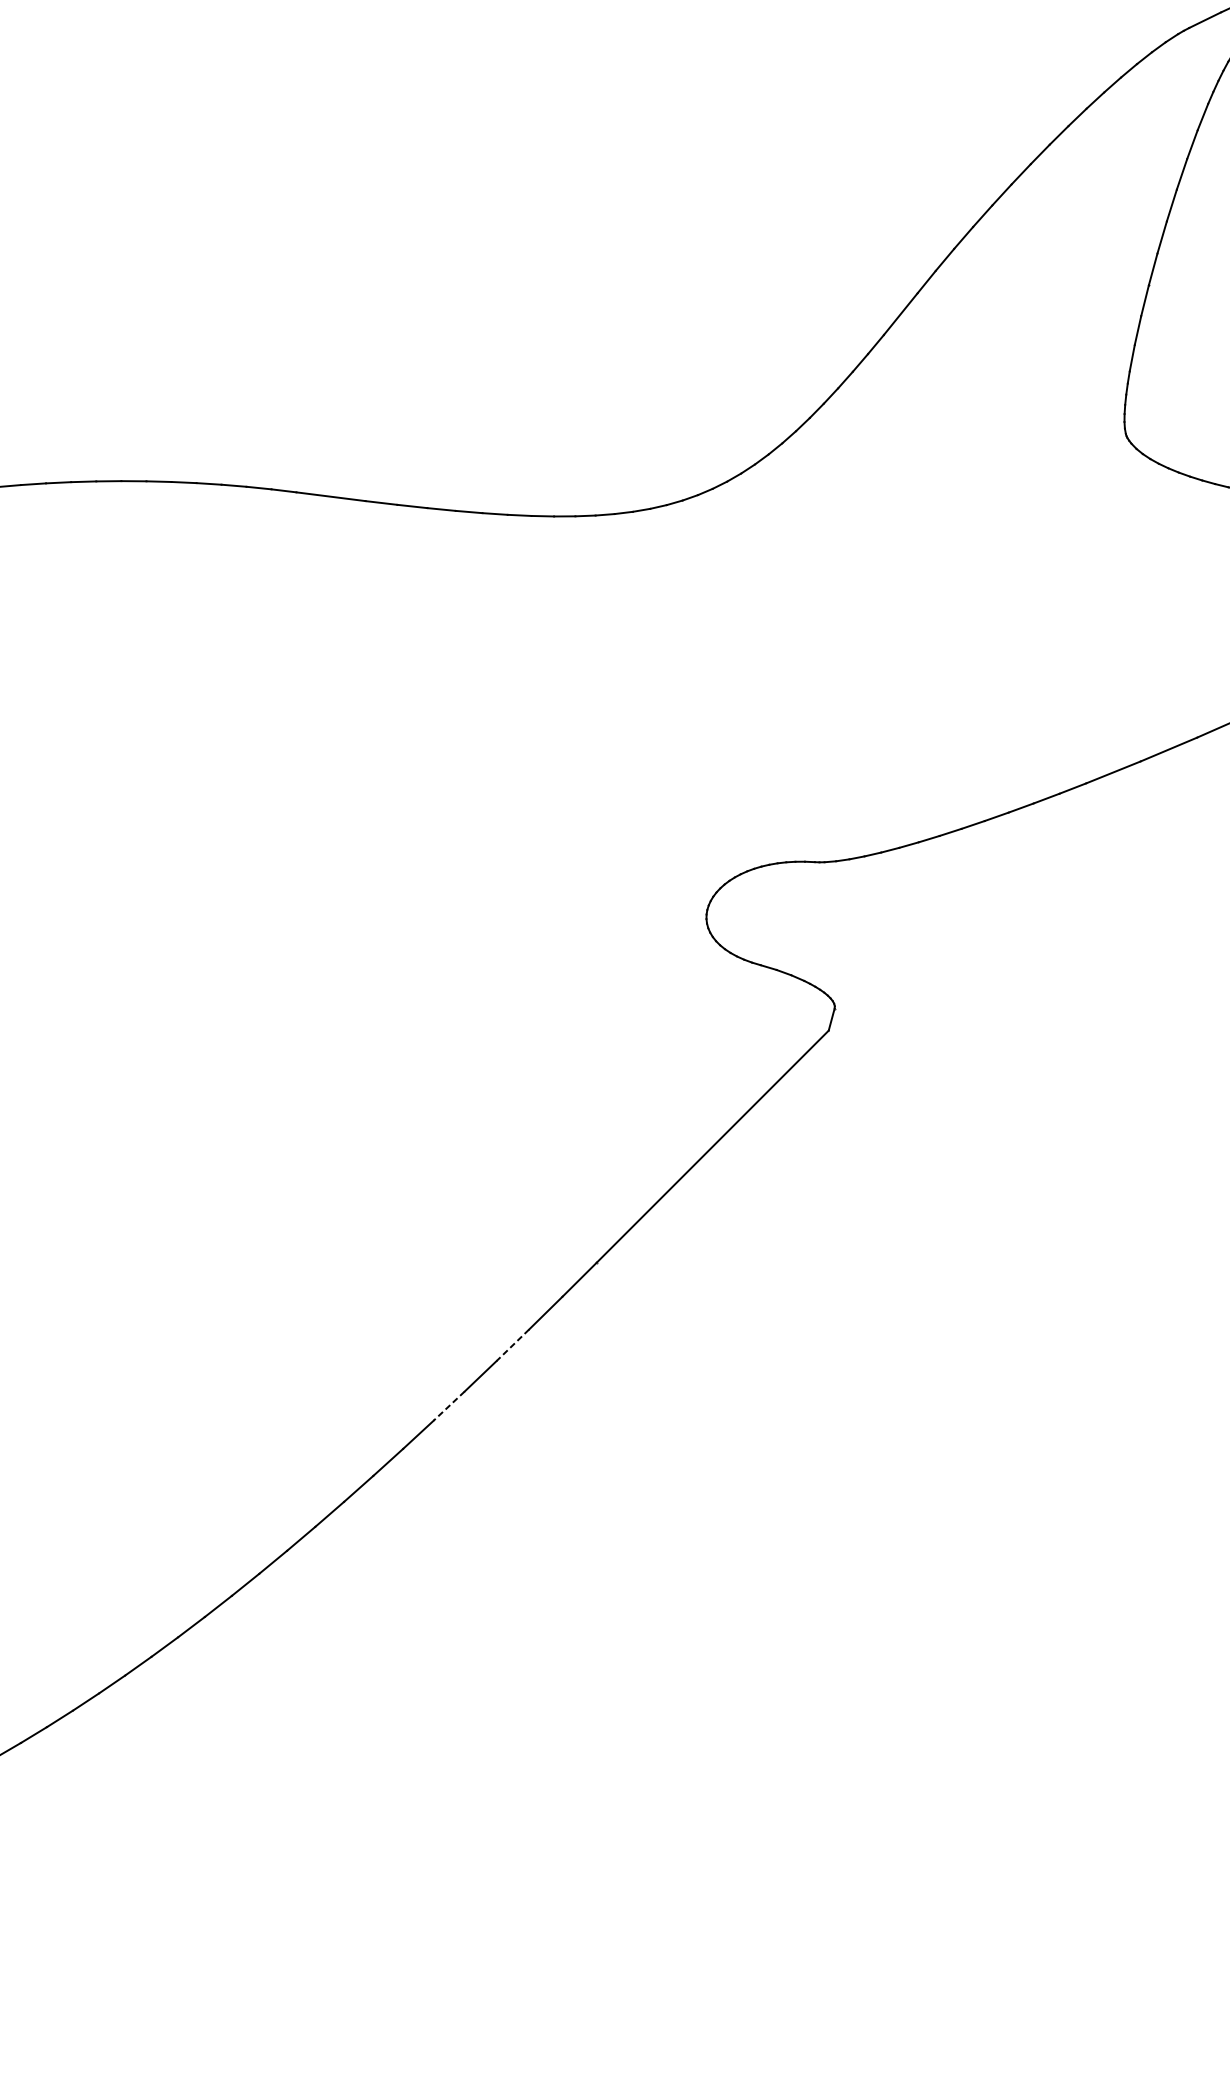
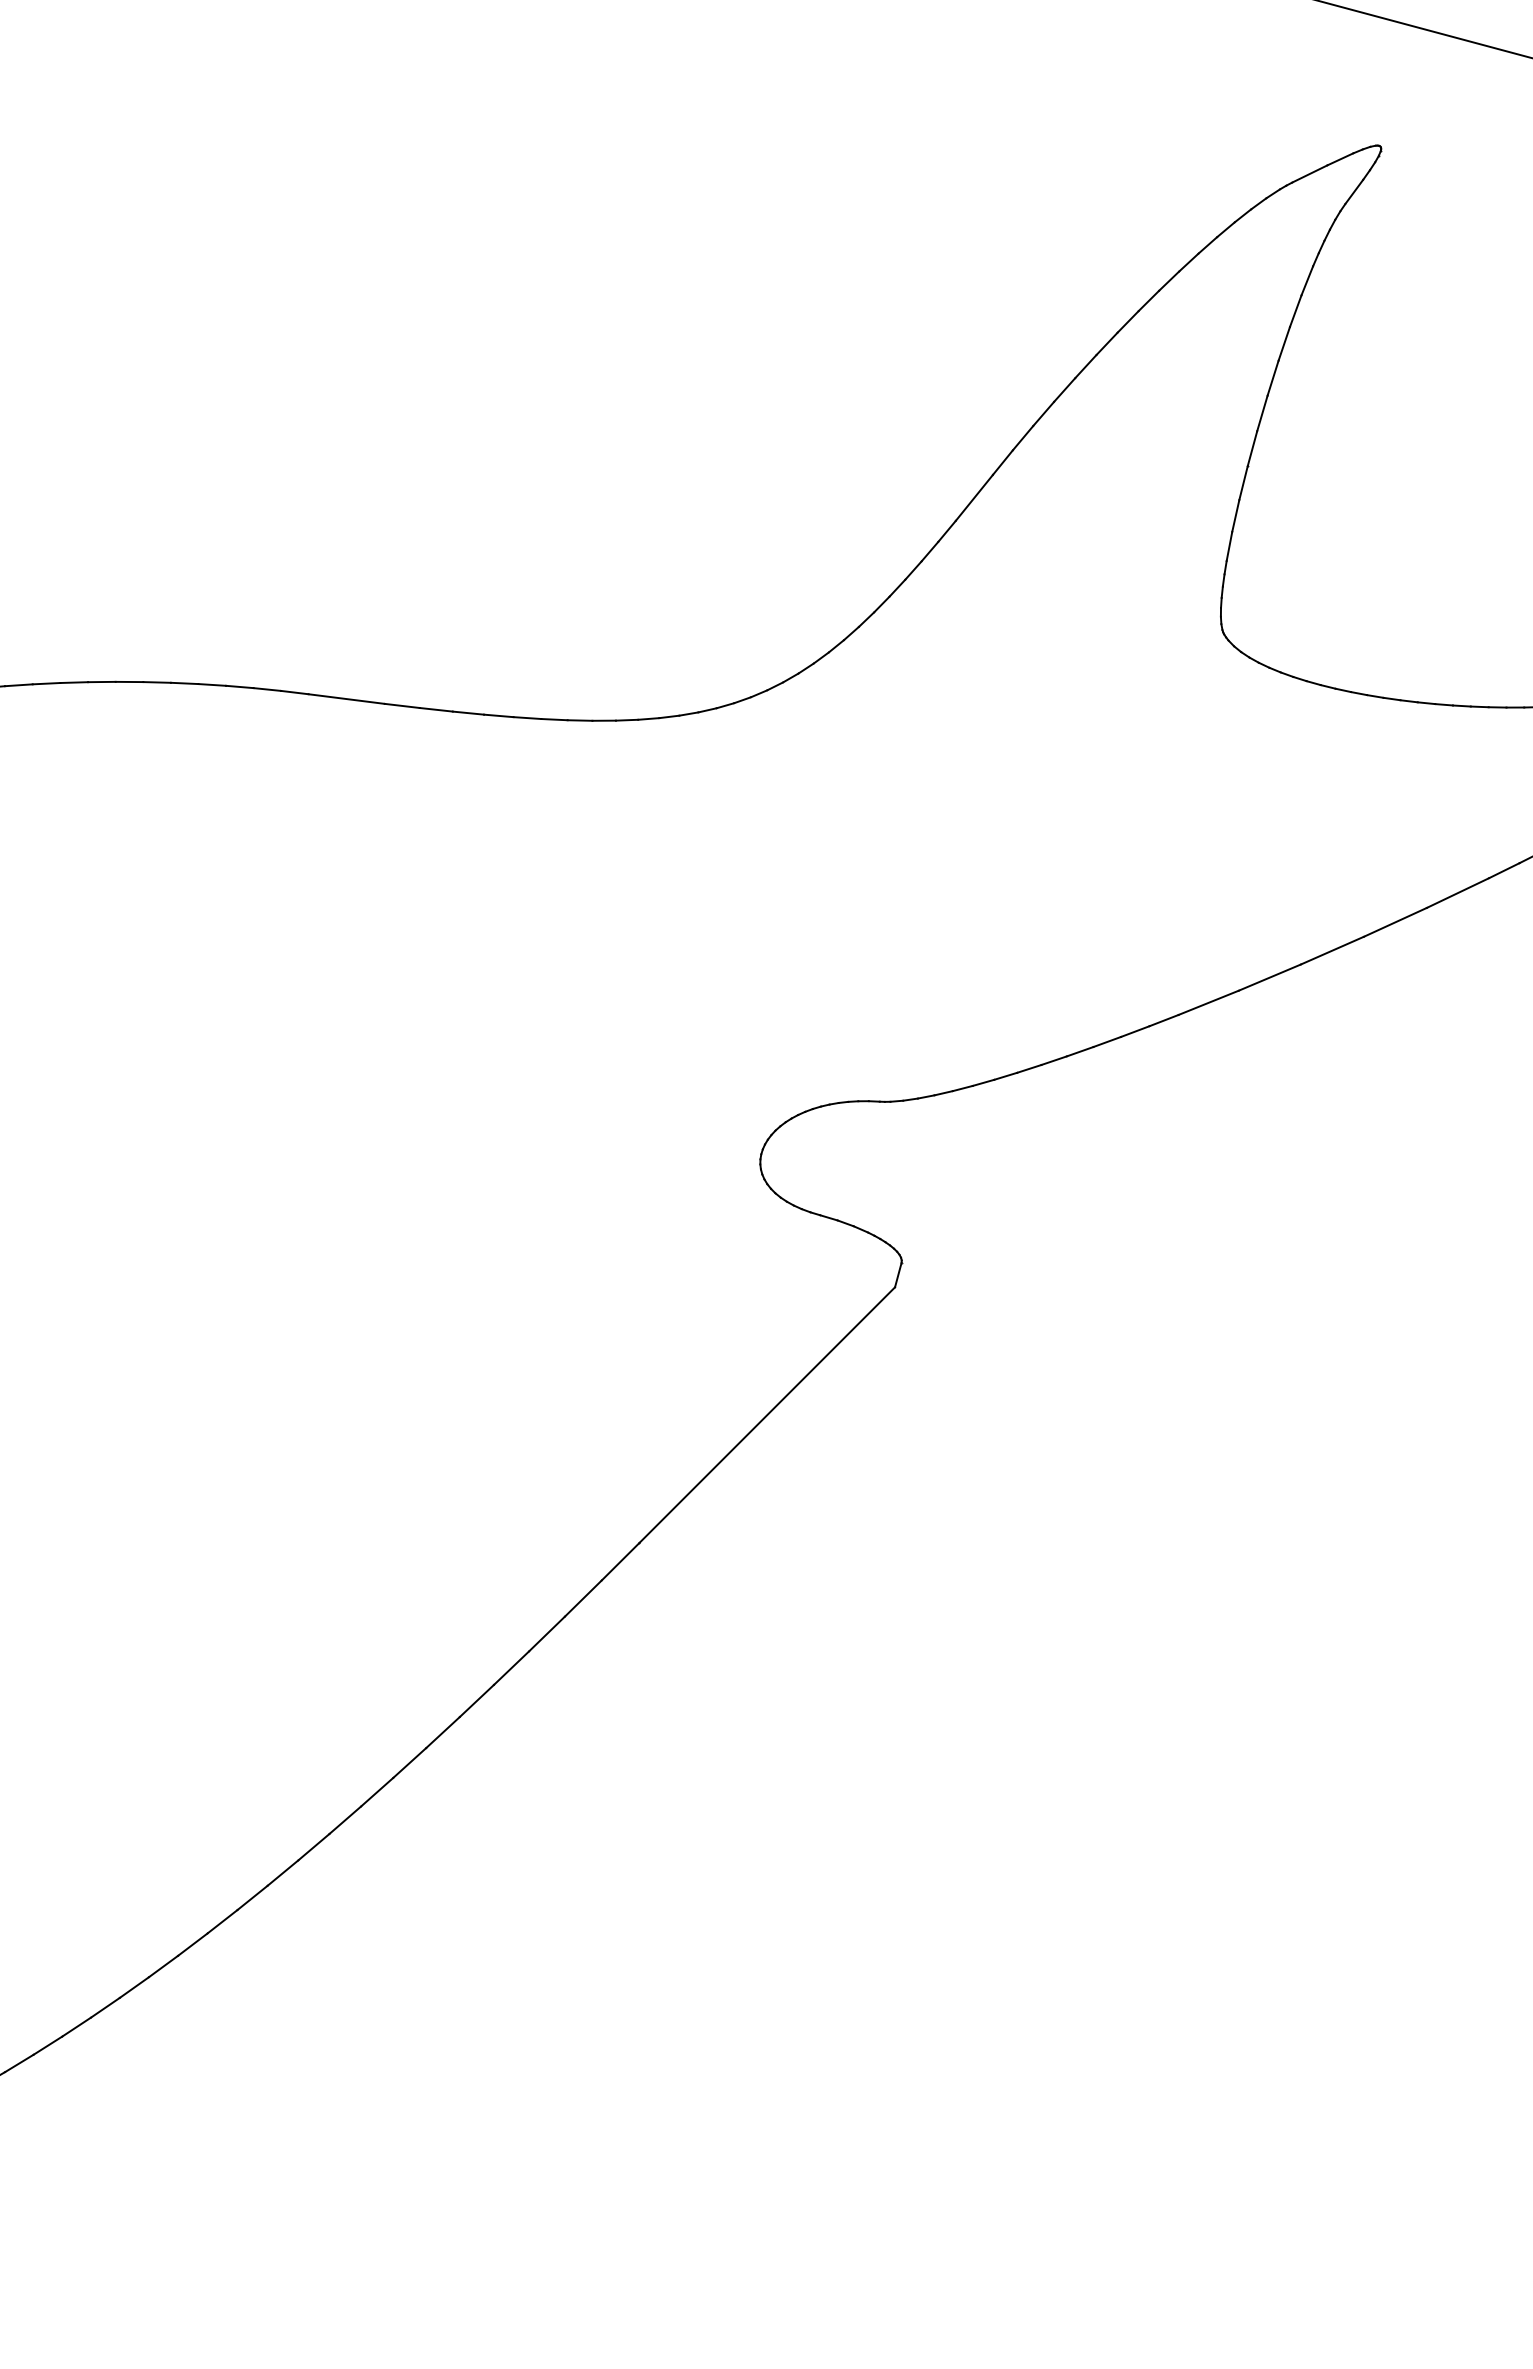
line: (513, 1344) -> (547, 1633), dashed -> solid
line: (448, 1405) -> (476, 1700), dashed -> solid

